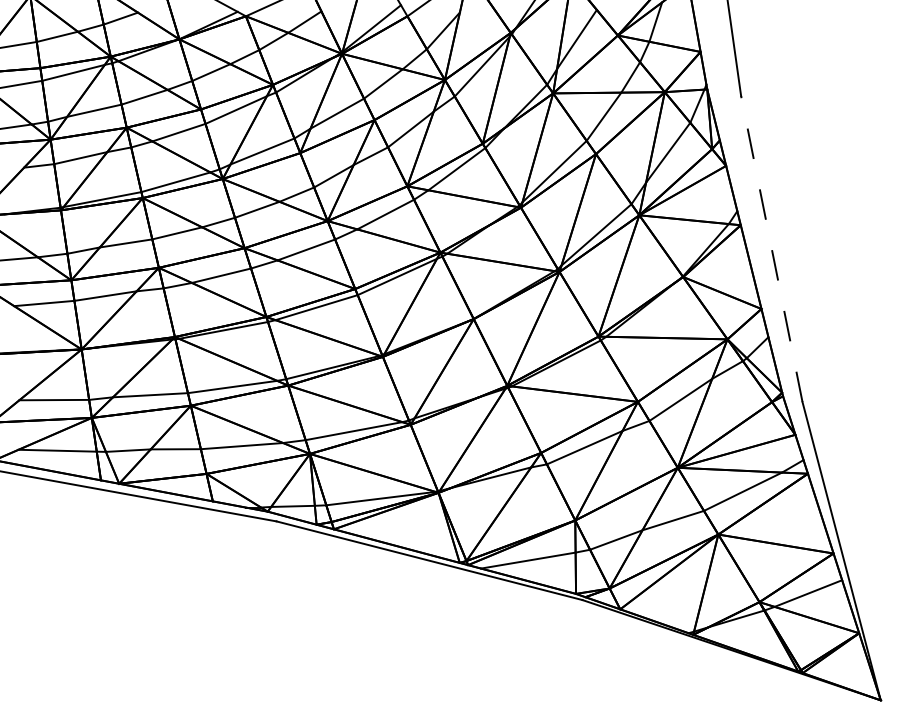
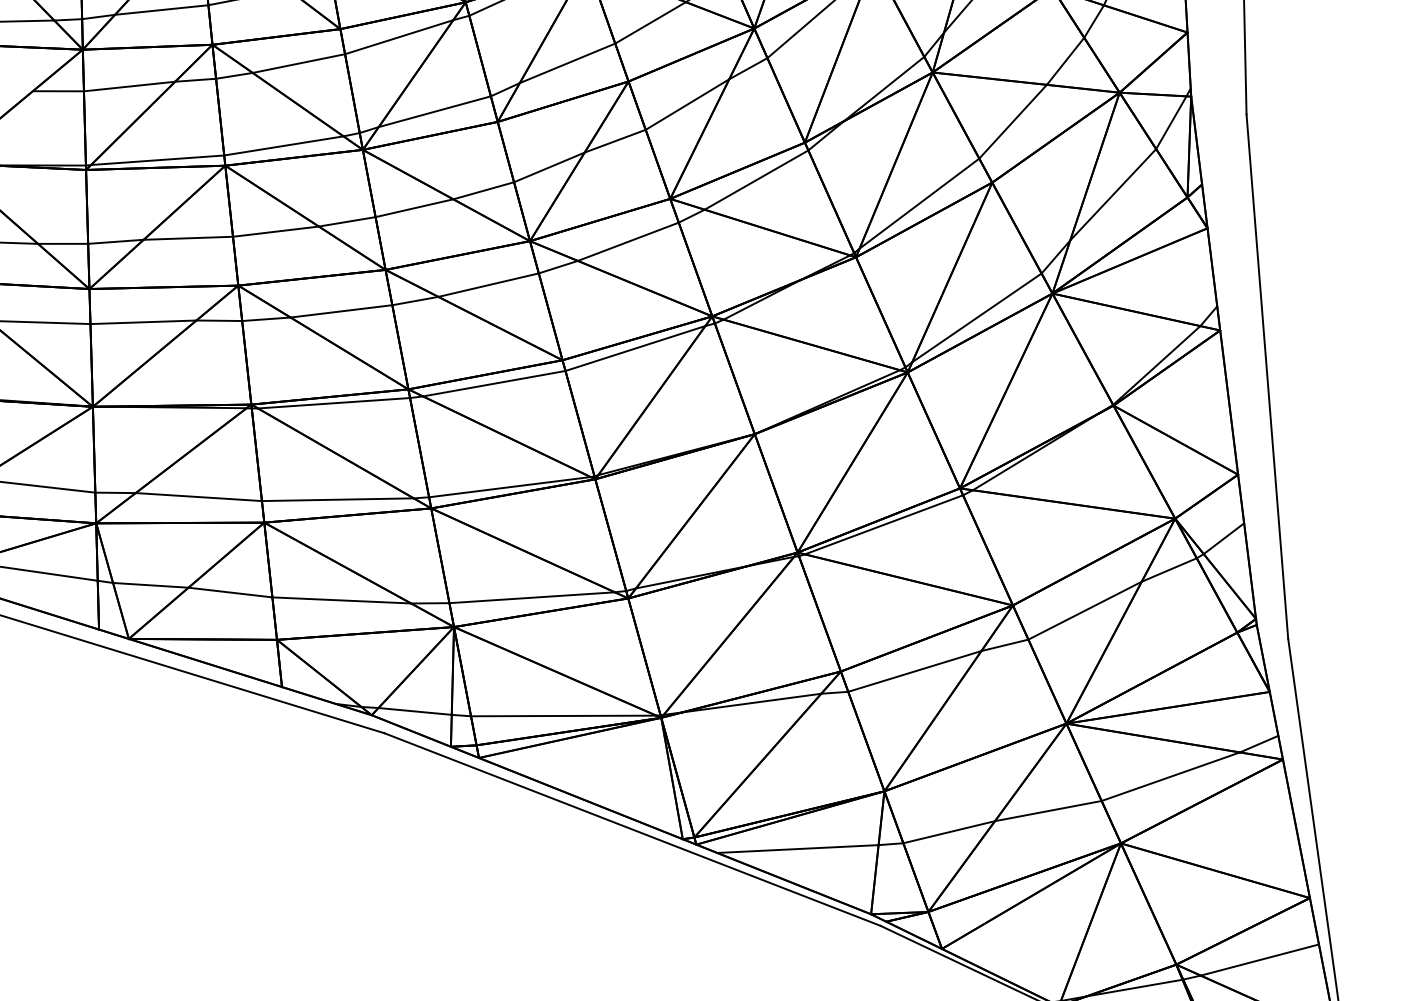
line: (771, 248) -> (1266, 375), dashed -> solid

